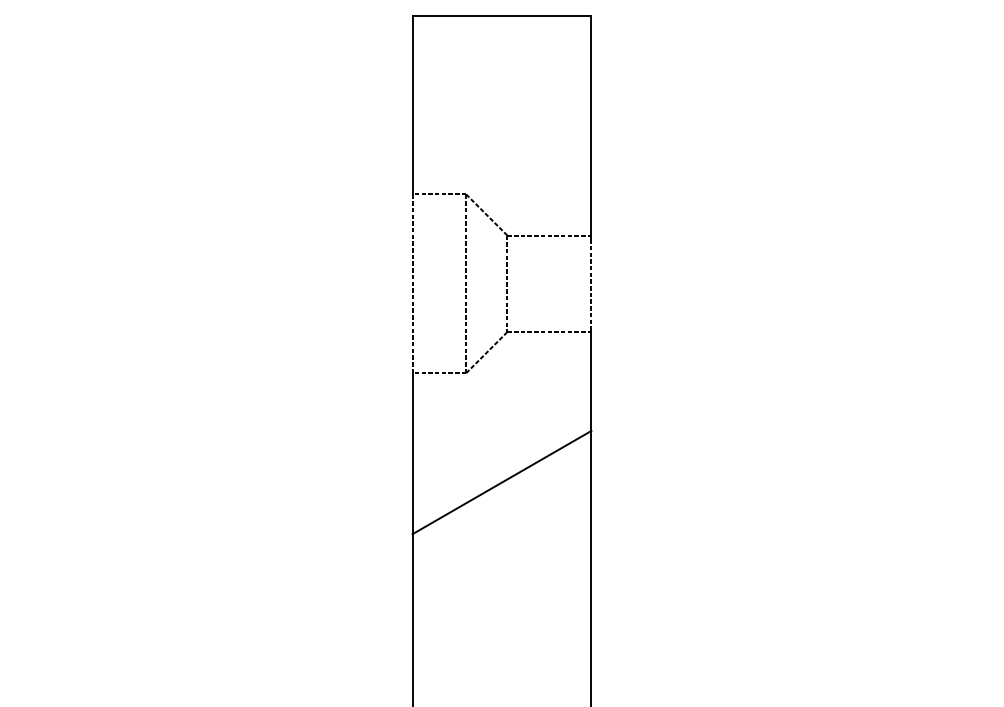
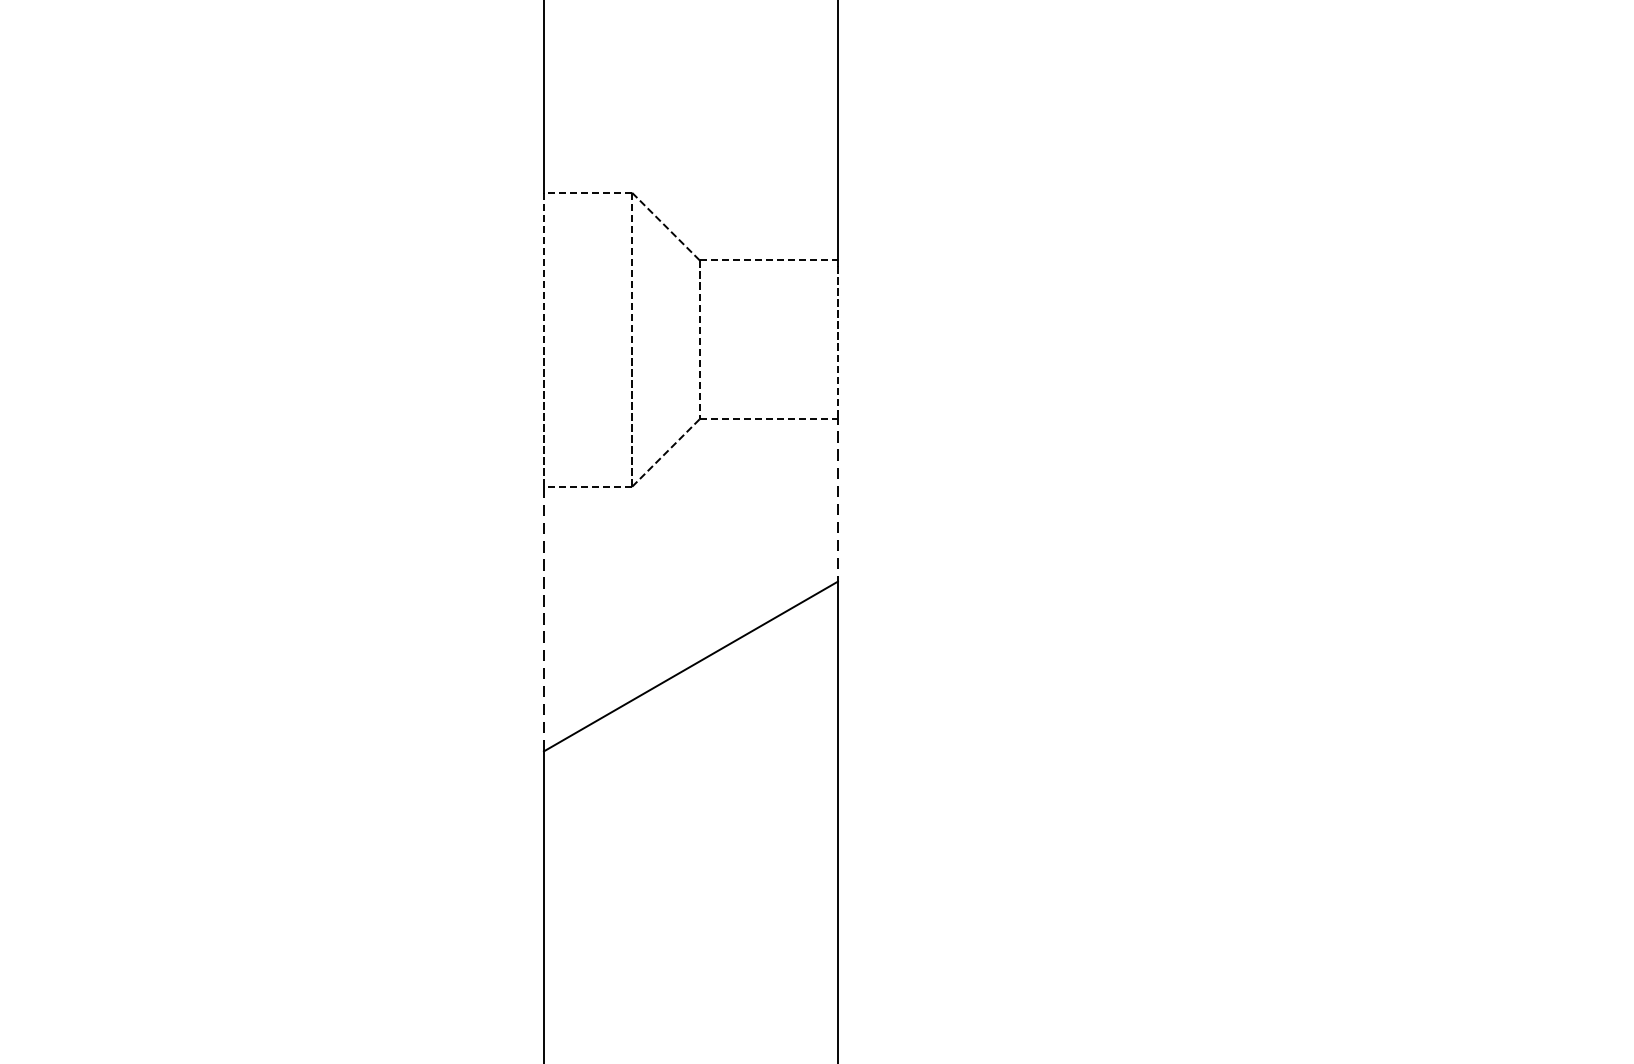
line: (591, 380) -> (838, 498), solid -> dashed
line: (412, 454) -> (543, 620), solid -> dashed

